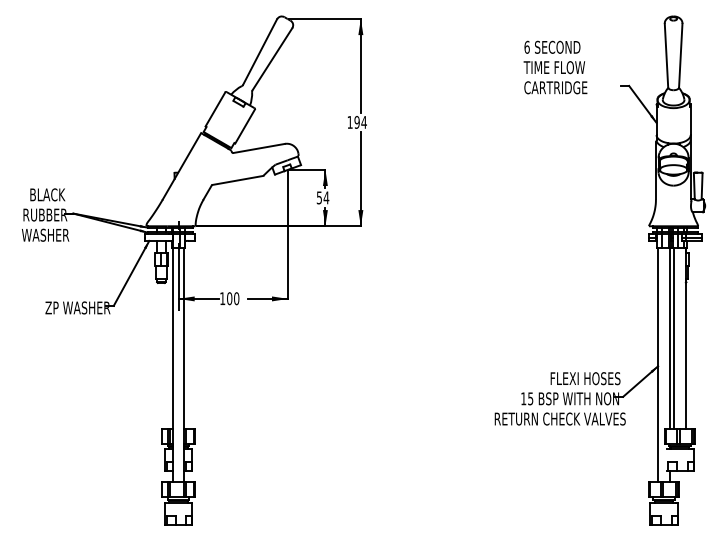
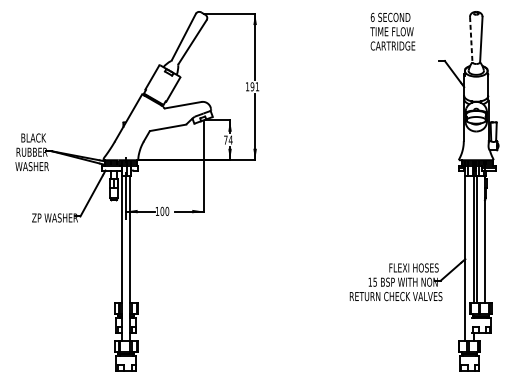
line: (666, 55) -> (471, 39), solid -> dashed
text: (555, 67) -> (392, 31), moved
text: (363, 122) -> (257, 86), 194 -> 191
text: (318, 197) -> (225, 139), 54 -> 74

